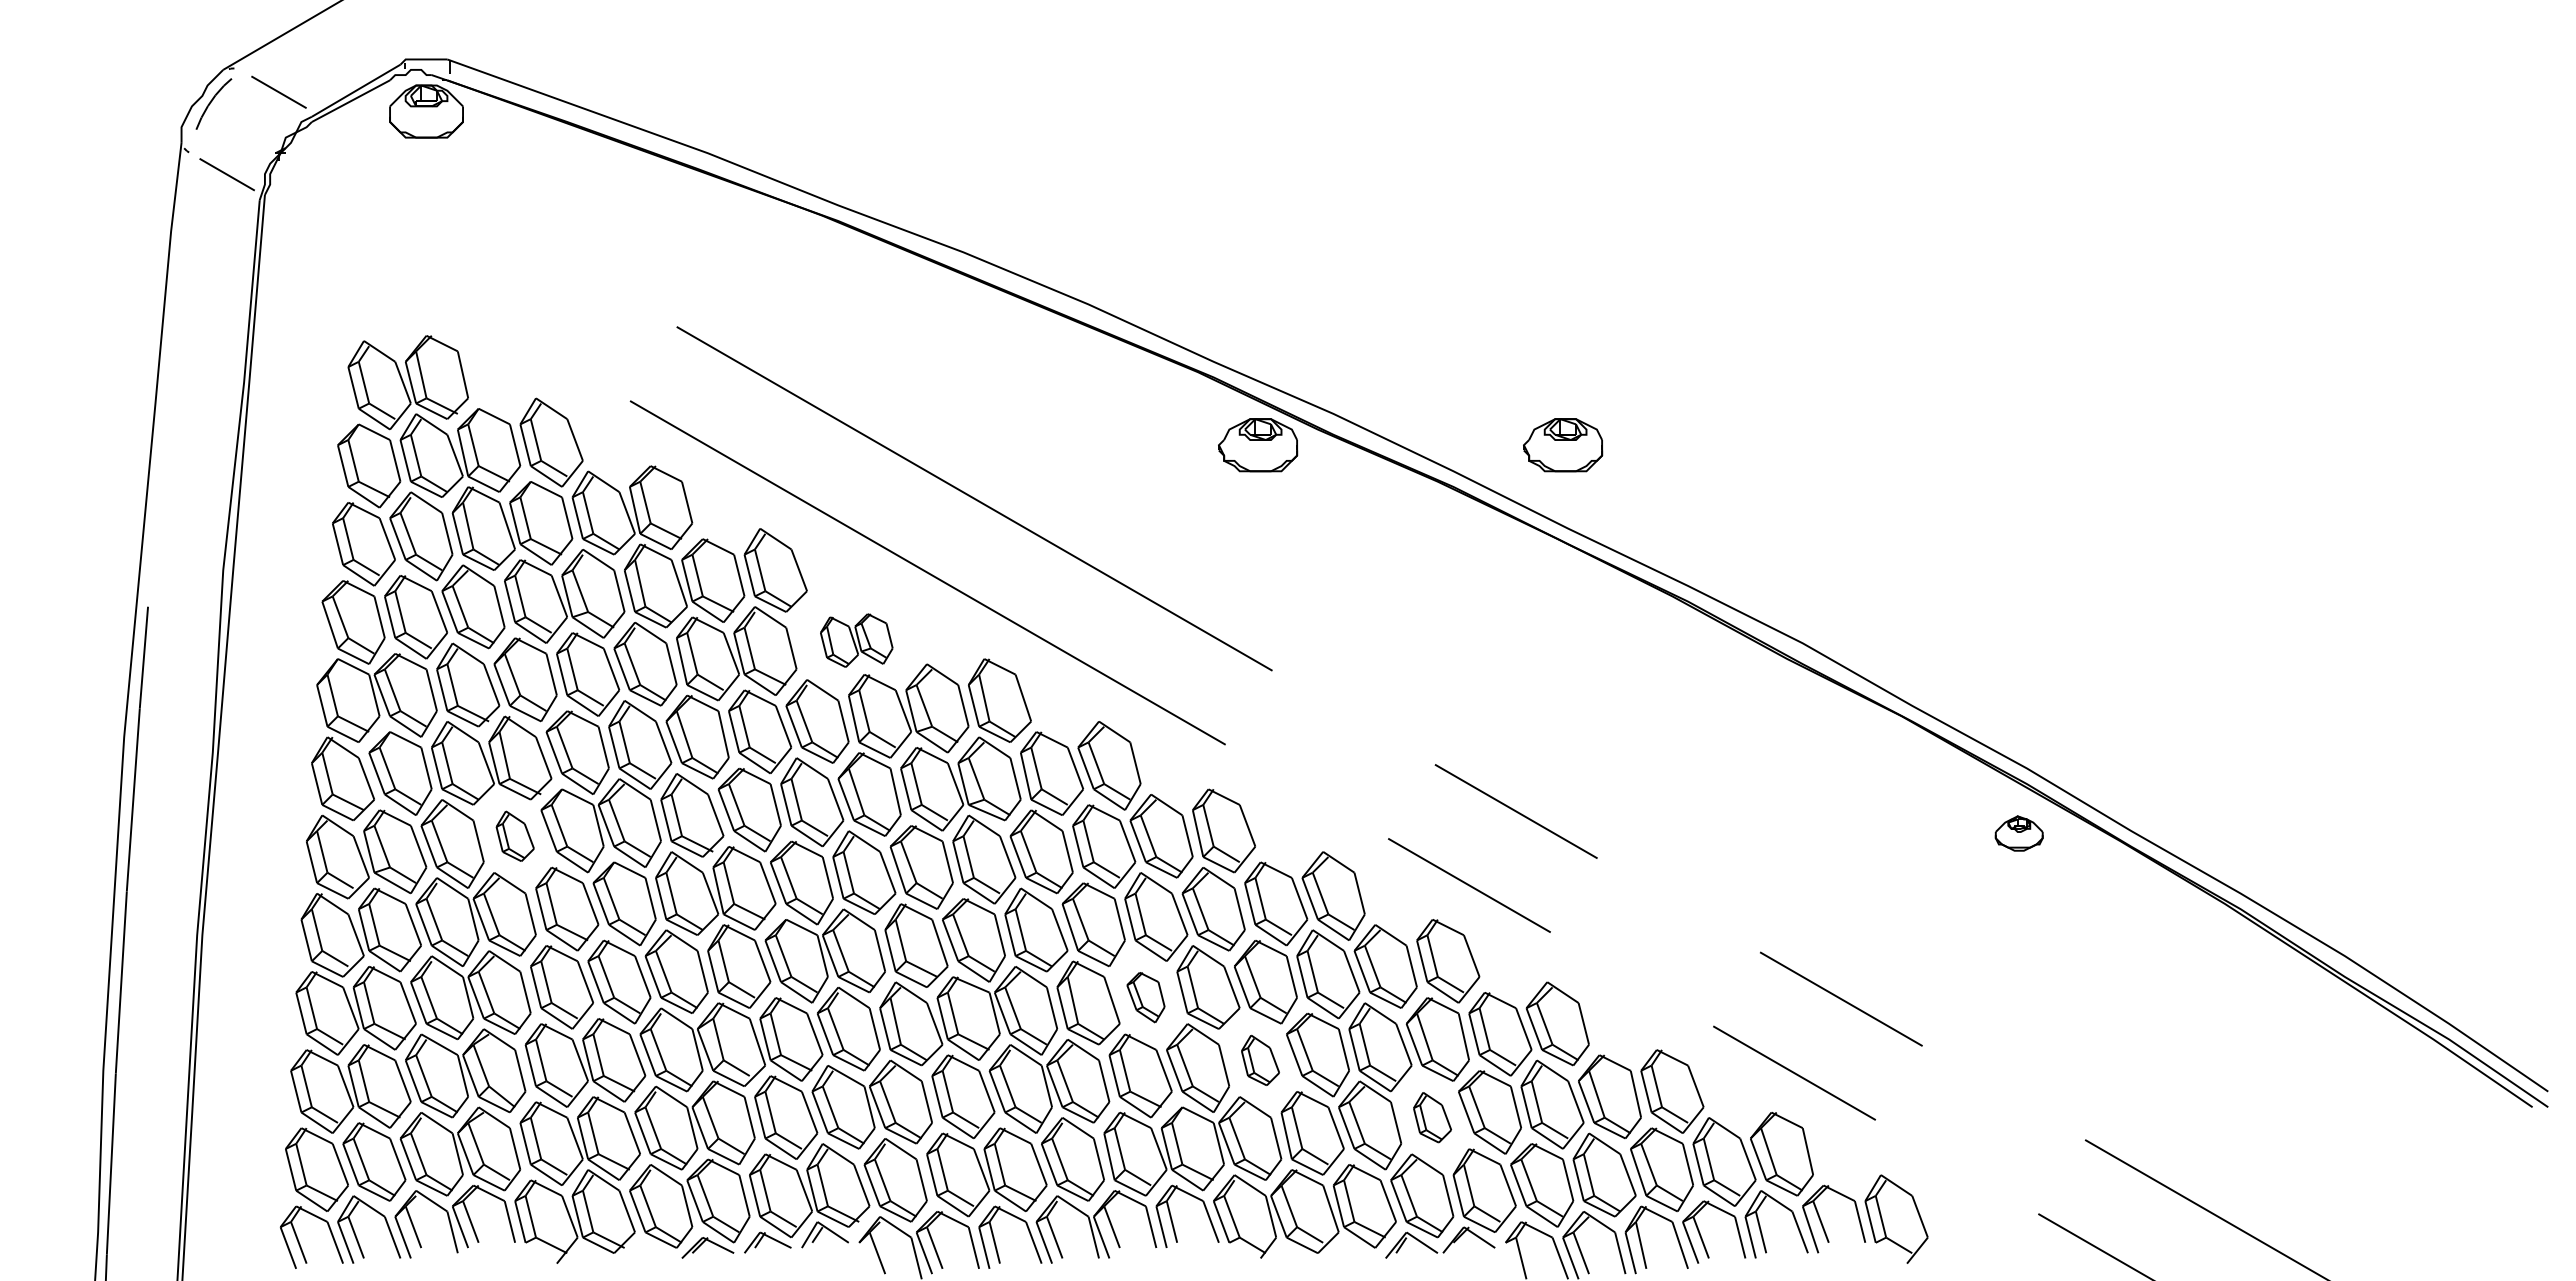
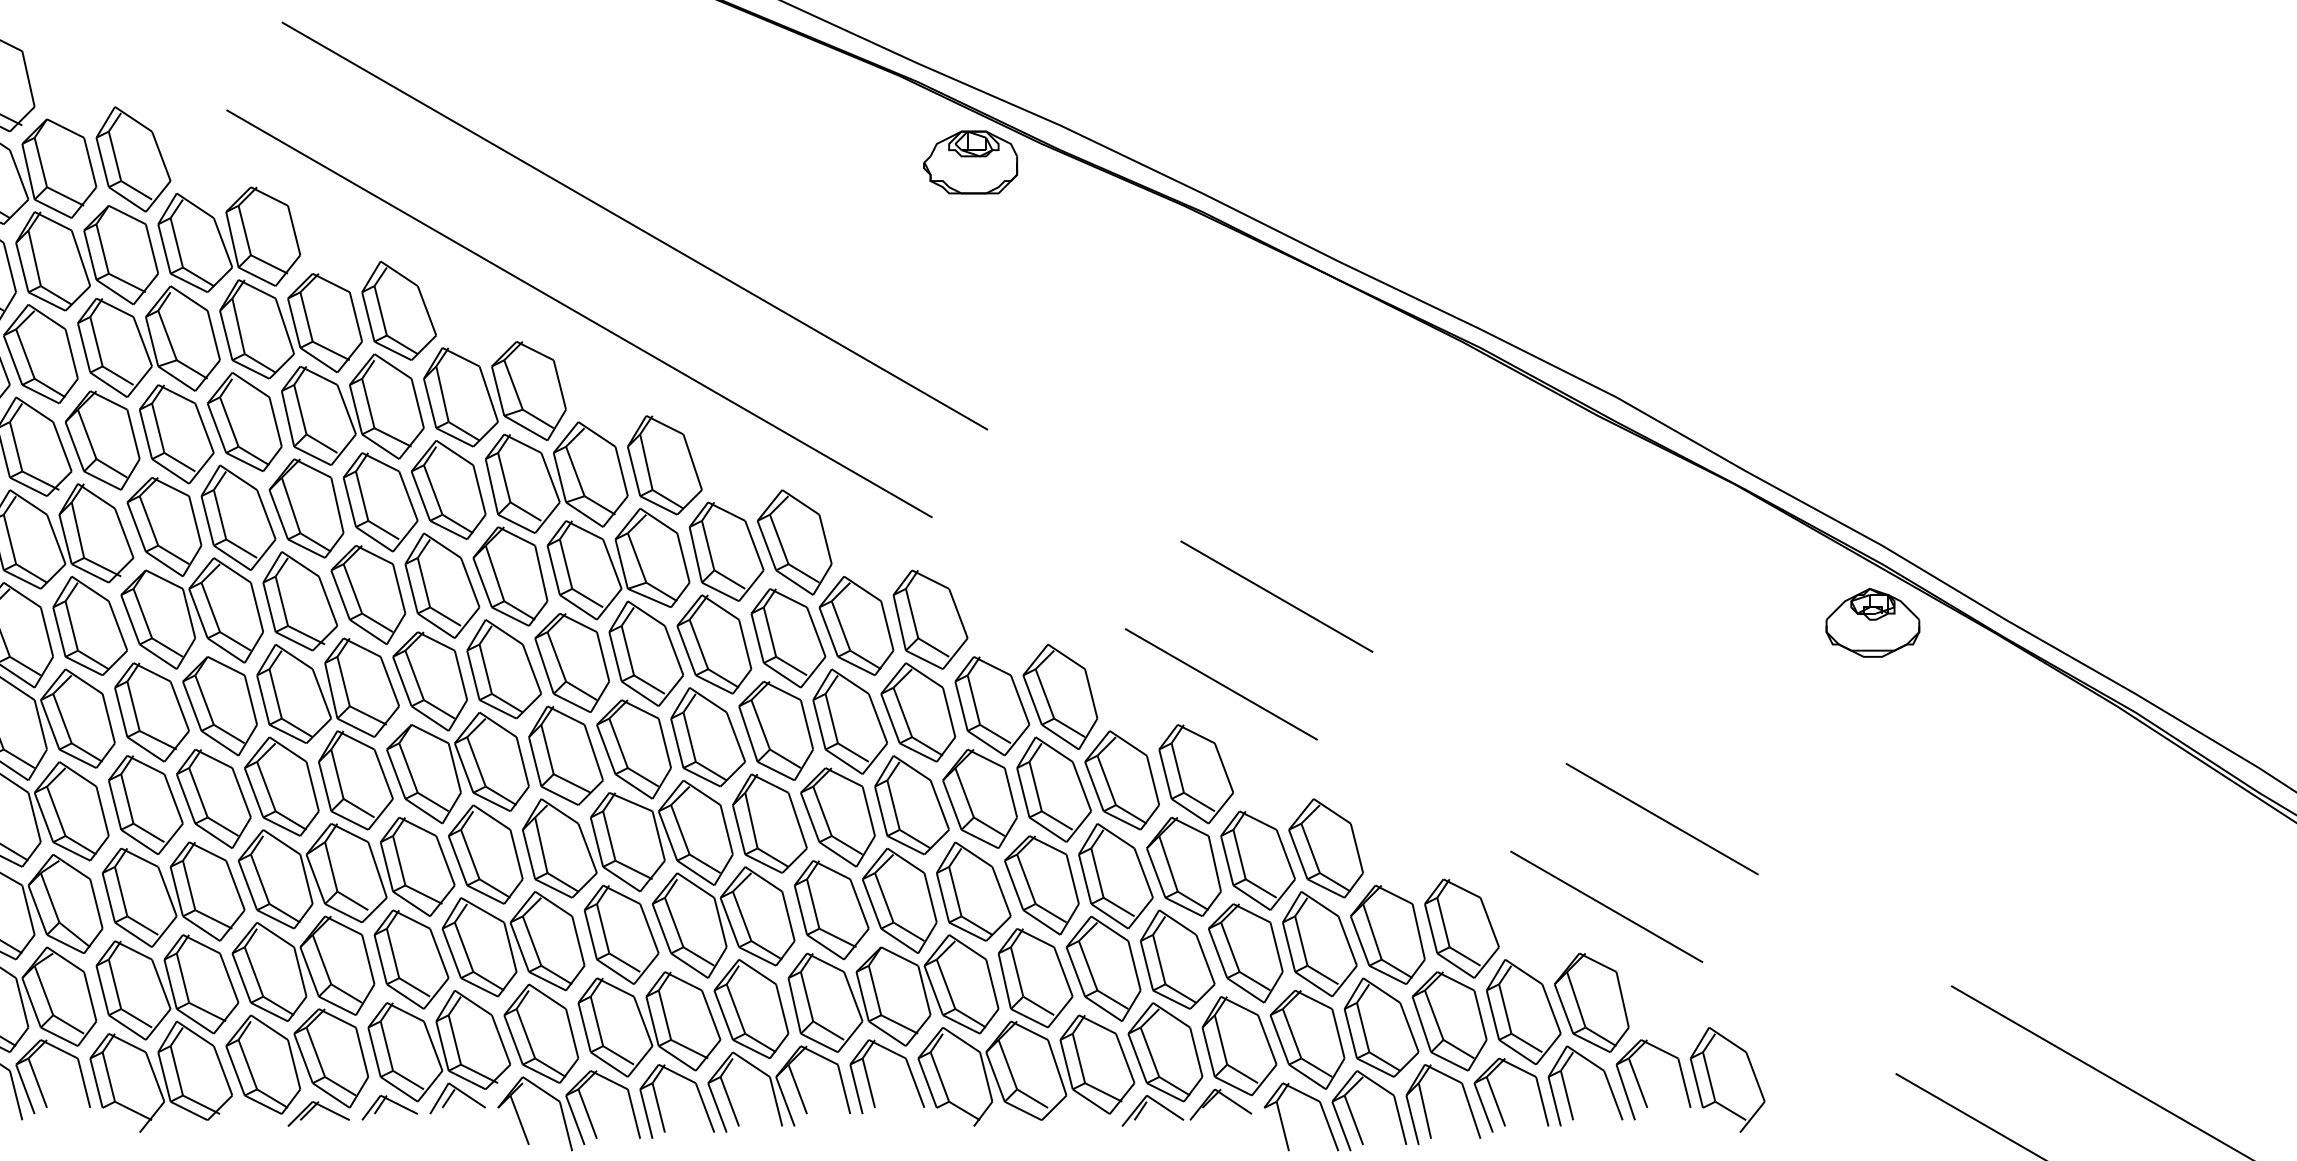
part: (1563, 445) -> (1332, 162), removed
part: (856, 640) -> (494, 393), size x1.67
part: (2019, 833) -> (1873, 622), size x1.67
part: (515, 836) -> (90, 626), size x1.67
part: (1145, 997) -> (837, 817), size x1.67
part: (1260, 1060) -> (973, 891), size x1.67
part: (1432, 1117) -> (1177, 959), size x1.67

